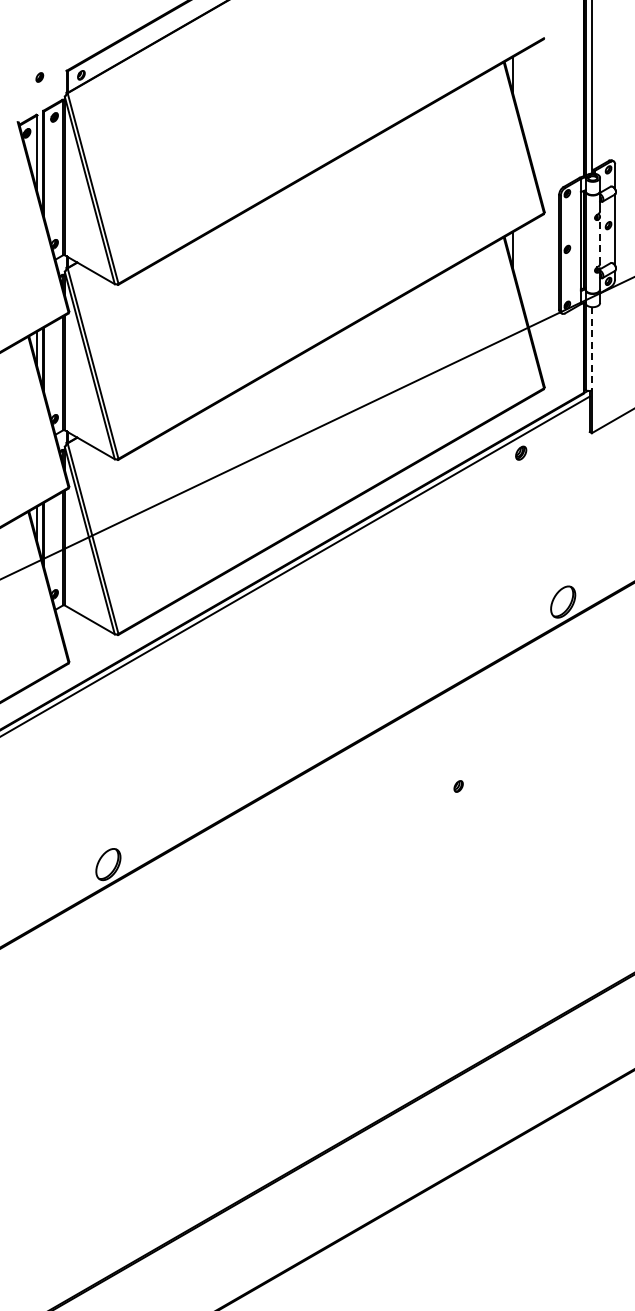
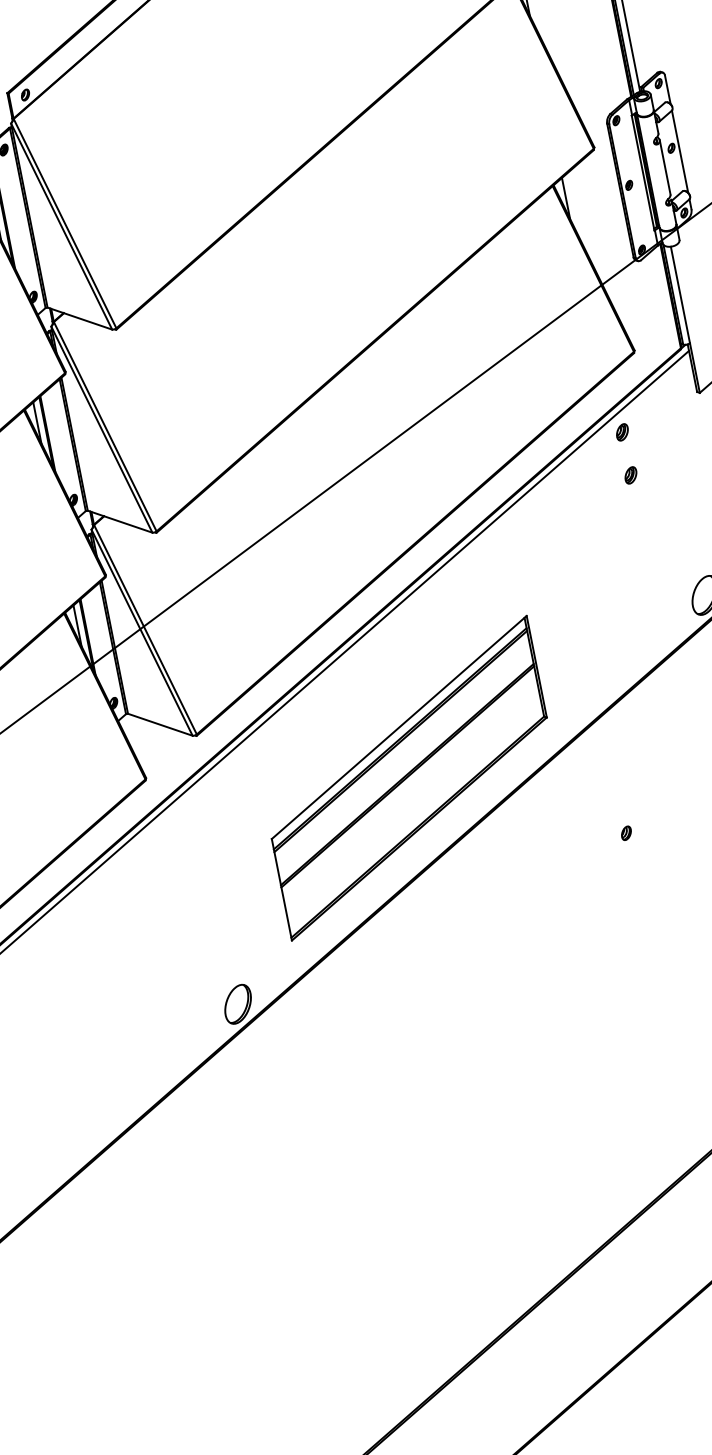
line: (600, 239) -> (665, 166), dashed -> solid
line: (591, 348) -> (679, 294), dashed -> solid
part: (521, 489) -> (631, 474), added
part: (287, 704) -> (409, 777), added

